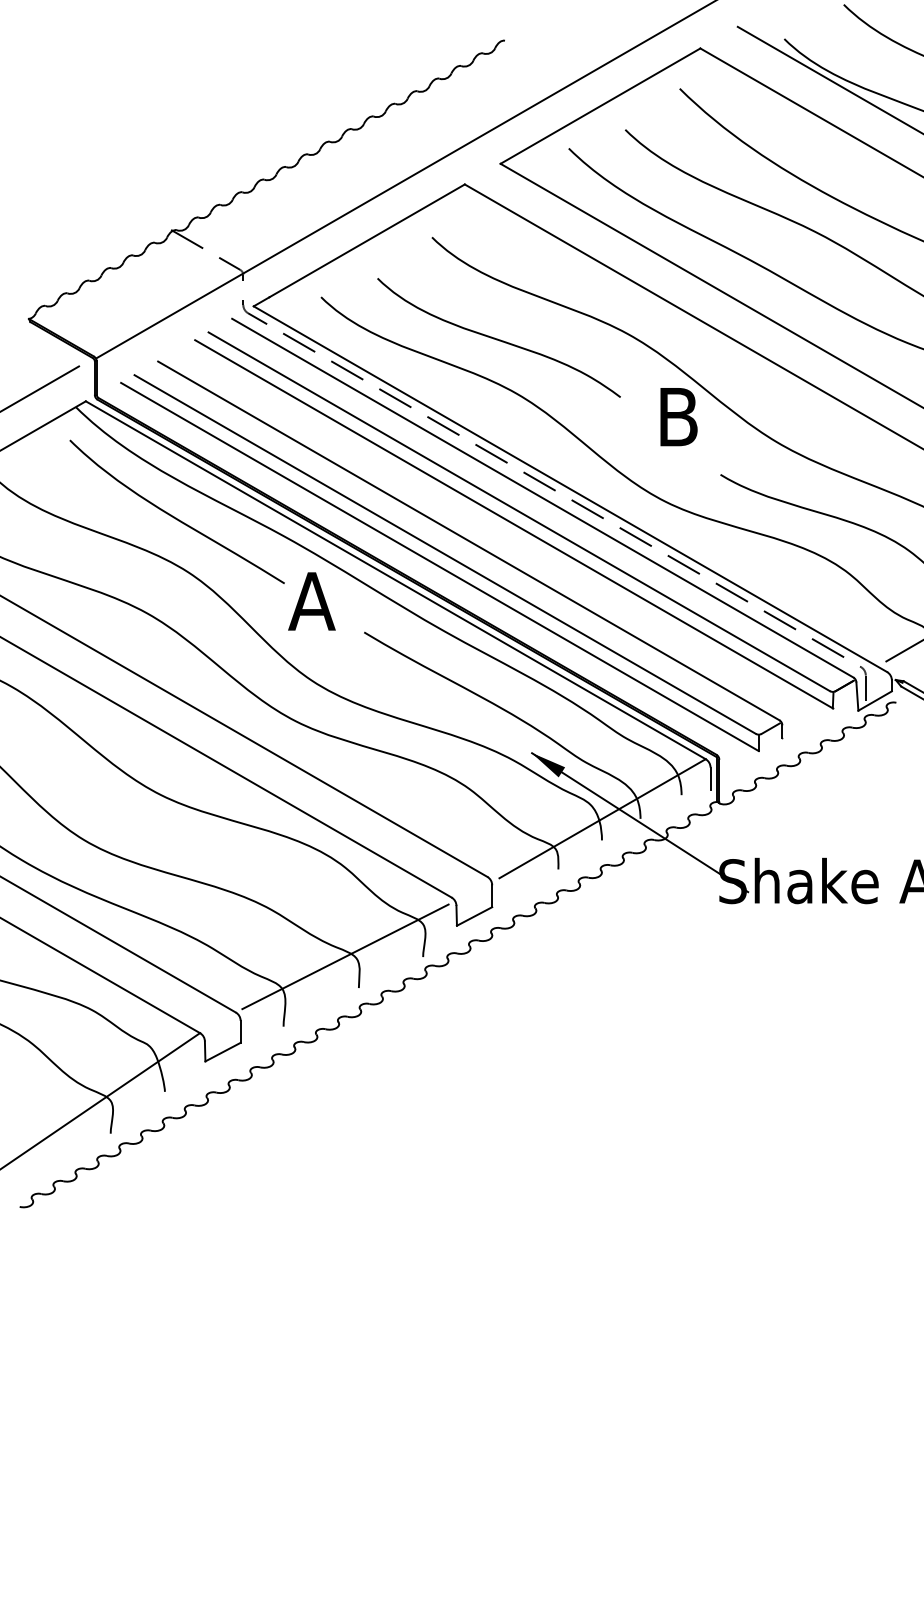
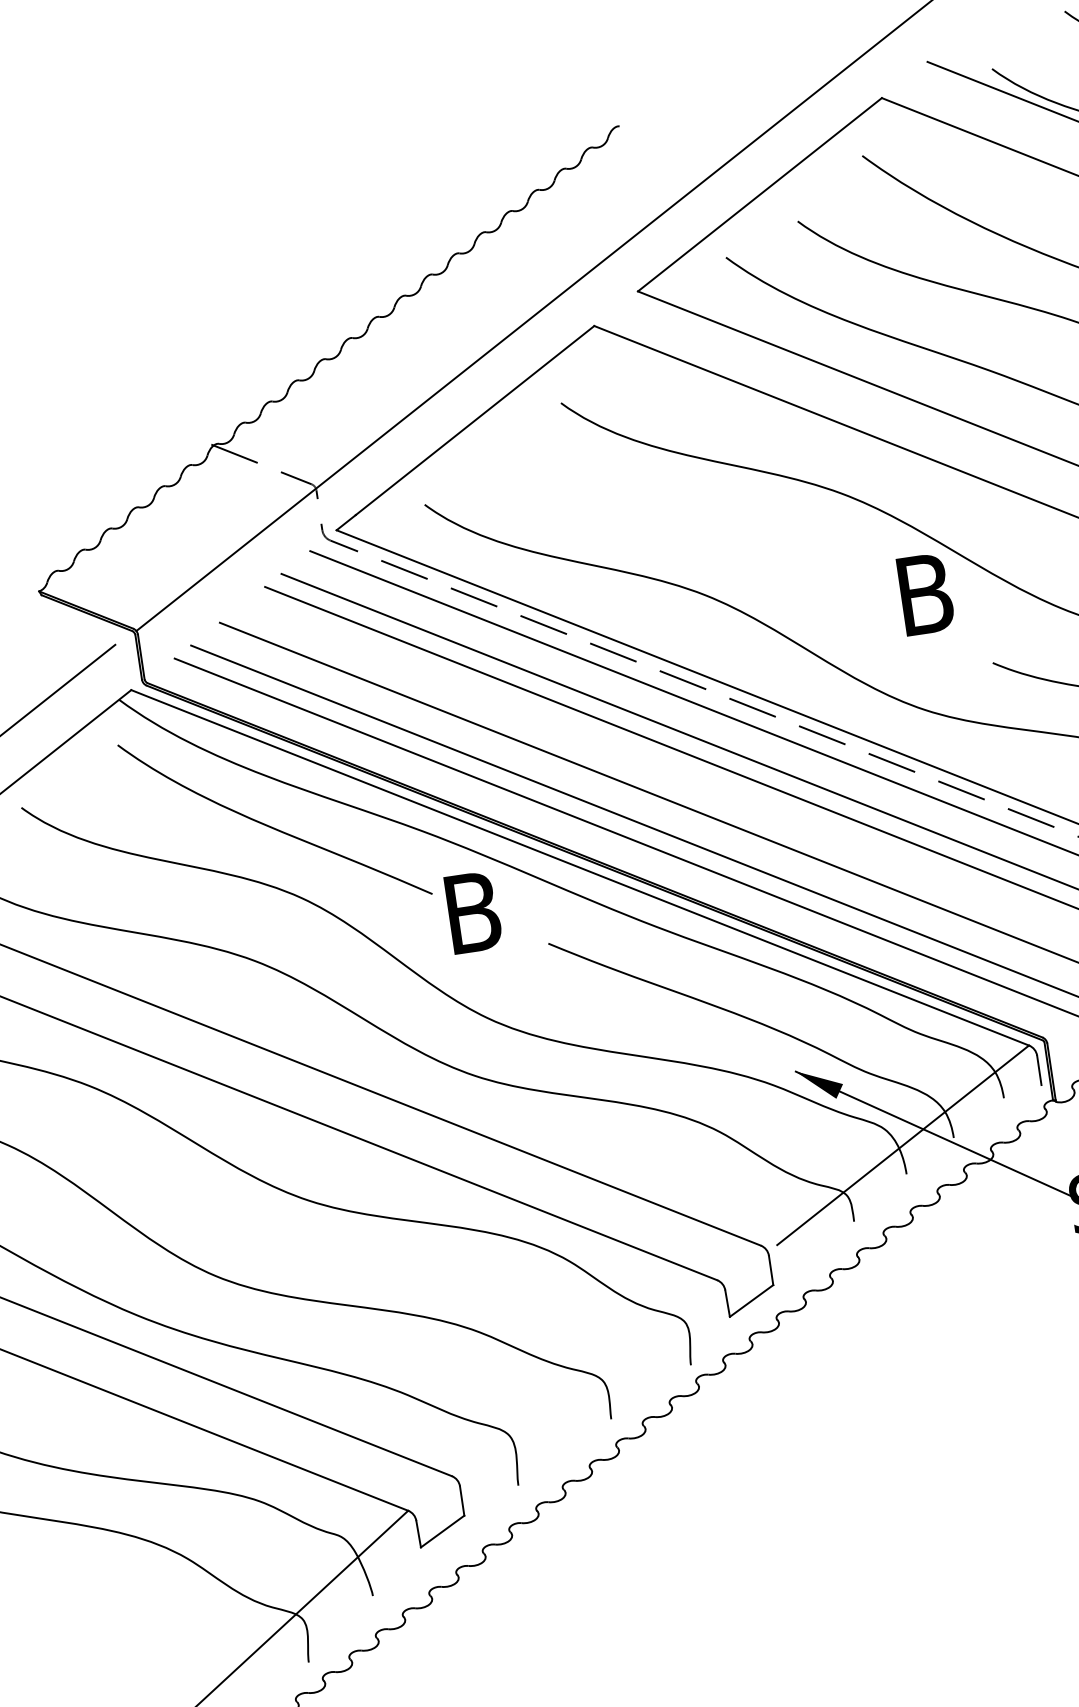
curve: (497, 338) -> (668, 525), removed
text: (311, 601) -> (471, 912), A -> B
line: (345, 956) -> (587, 1379), removed

